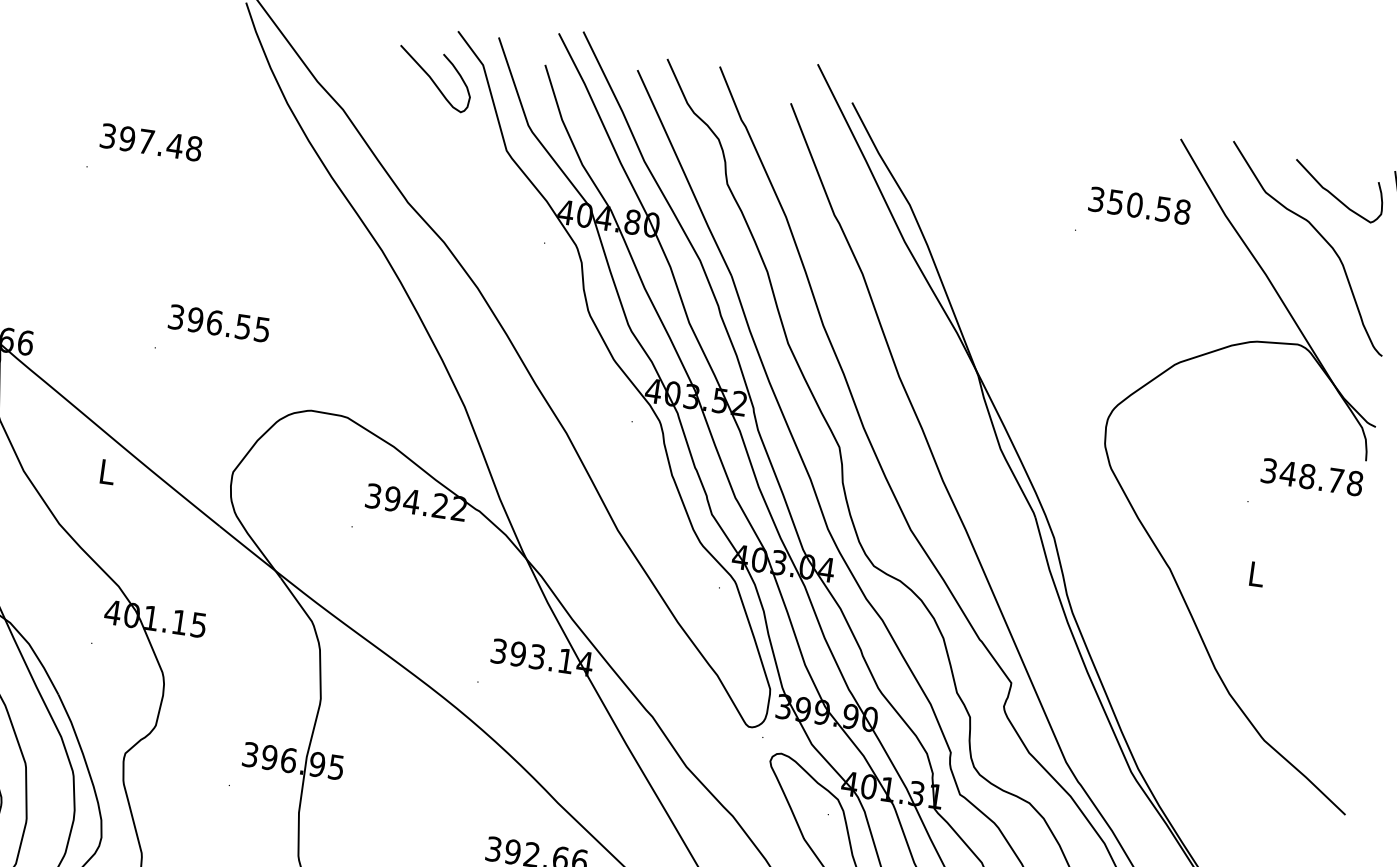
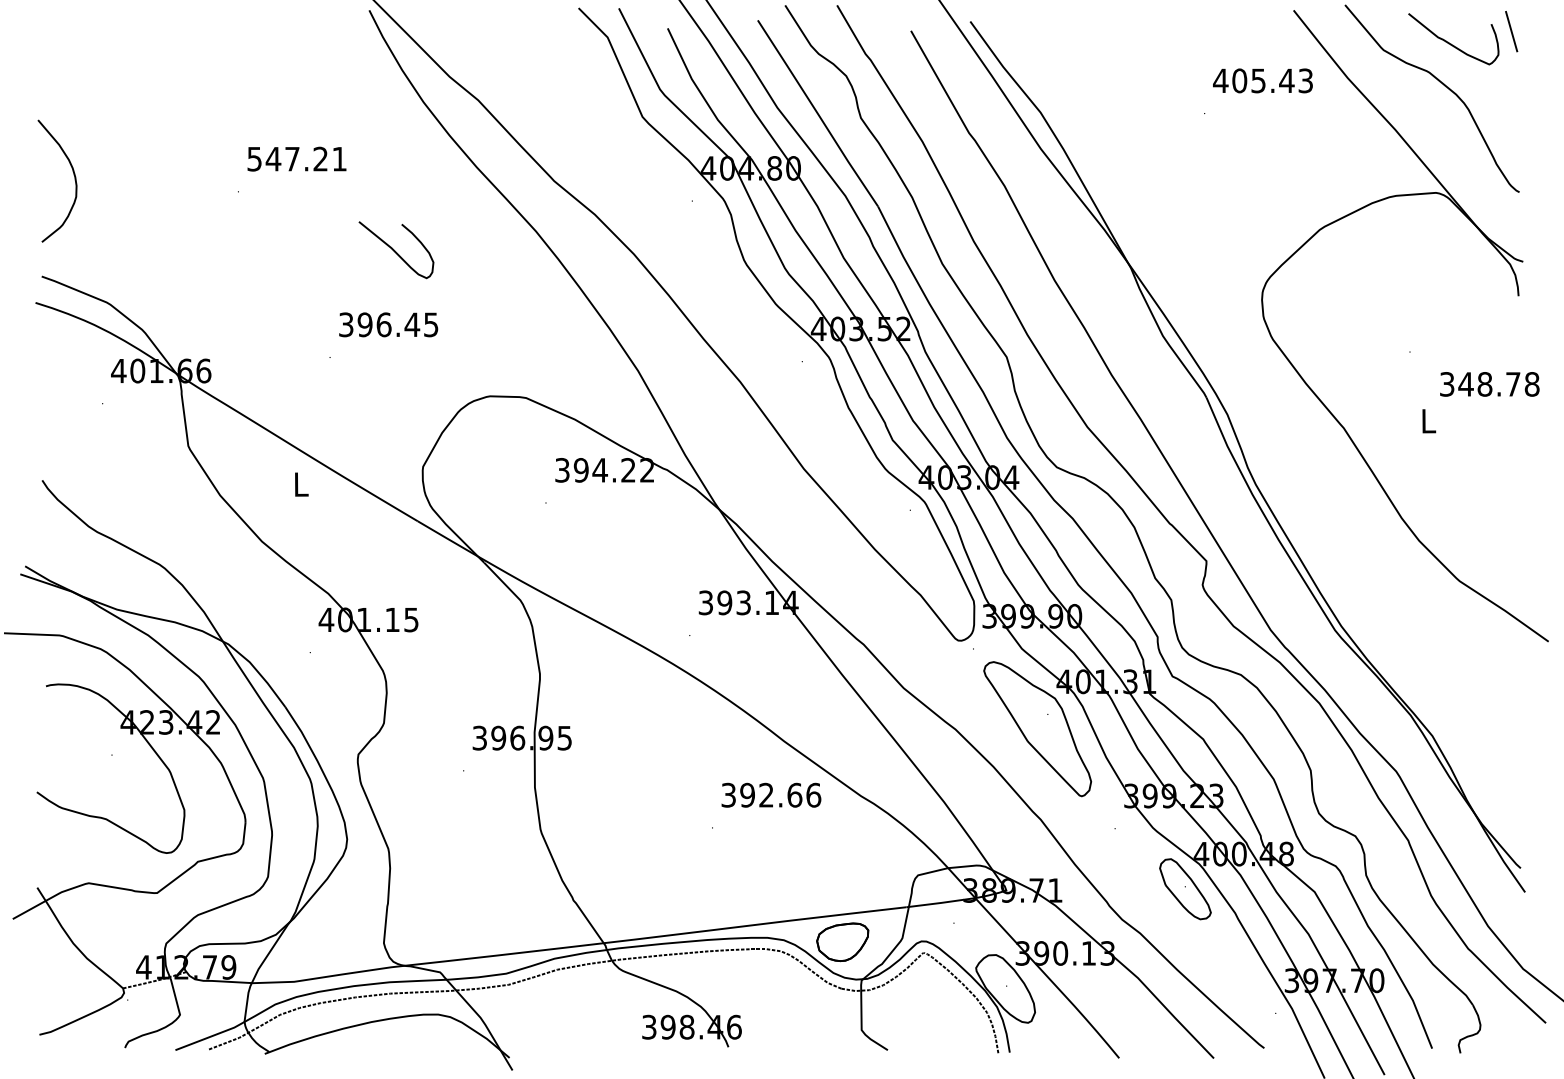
curve: (433, 79) -> (395, 250), moved
text: (151, 141) -> (297, 158), 397.48 -> 547.21
text: (1139, 205) -> (1263, 80), 350.58 -> 405.43
text: (243, 326) -> (412, 324), 396.55 -> 396.45
text: (1311, 477) -> (1489, 384), moved

